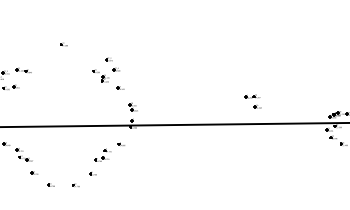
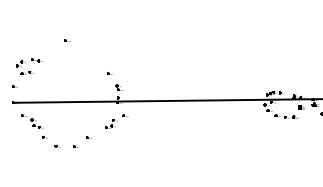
part: (105, 69) -> (98, 59), removed
part: (252, 101) -> (209, 83), removed
part: (109, 152) -> (116, 121), moved

